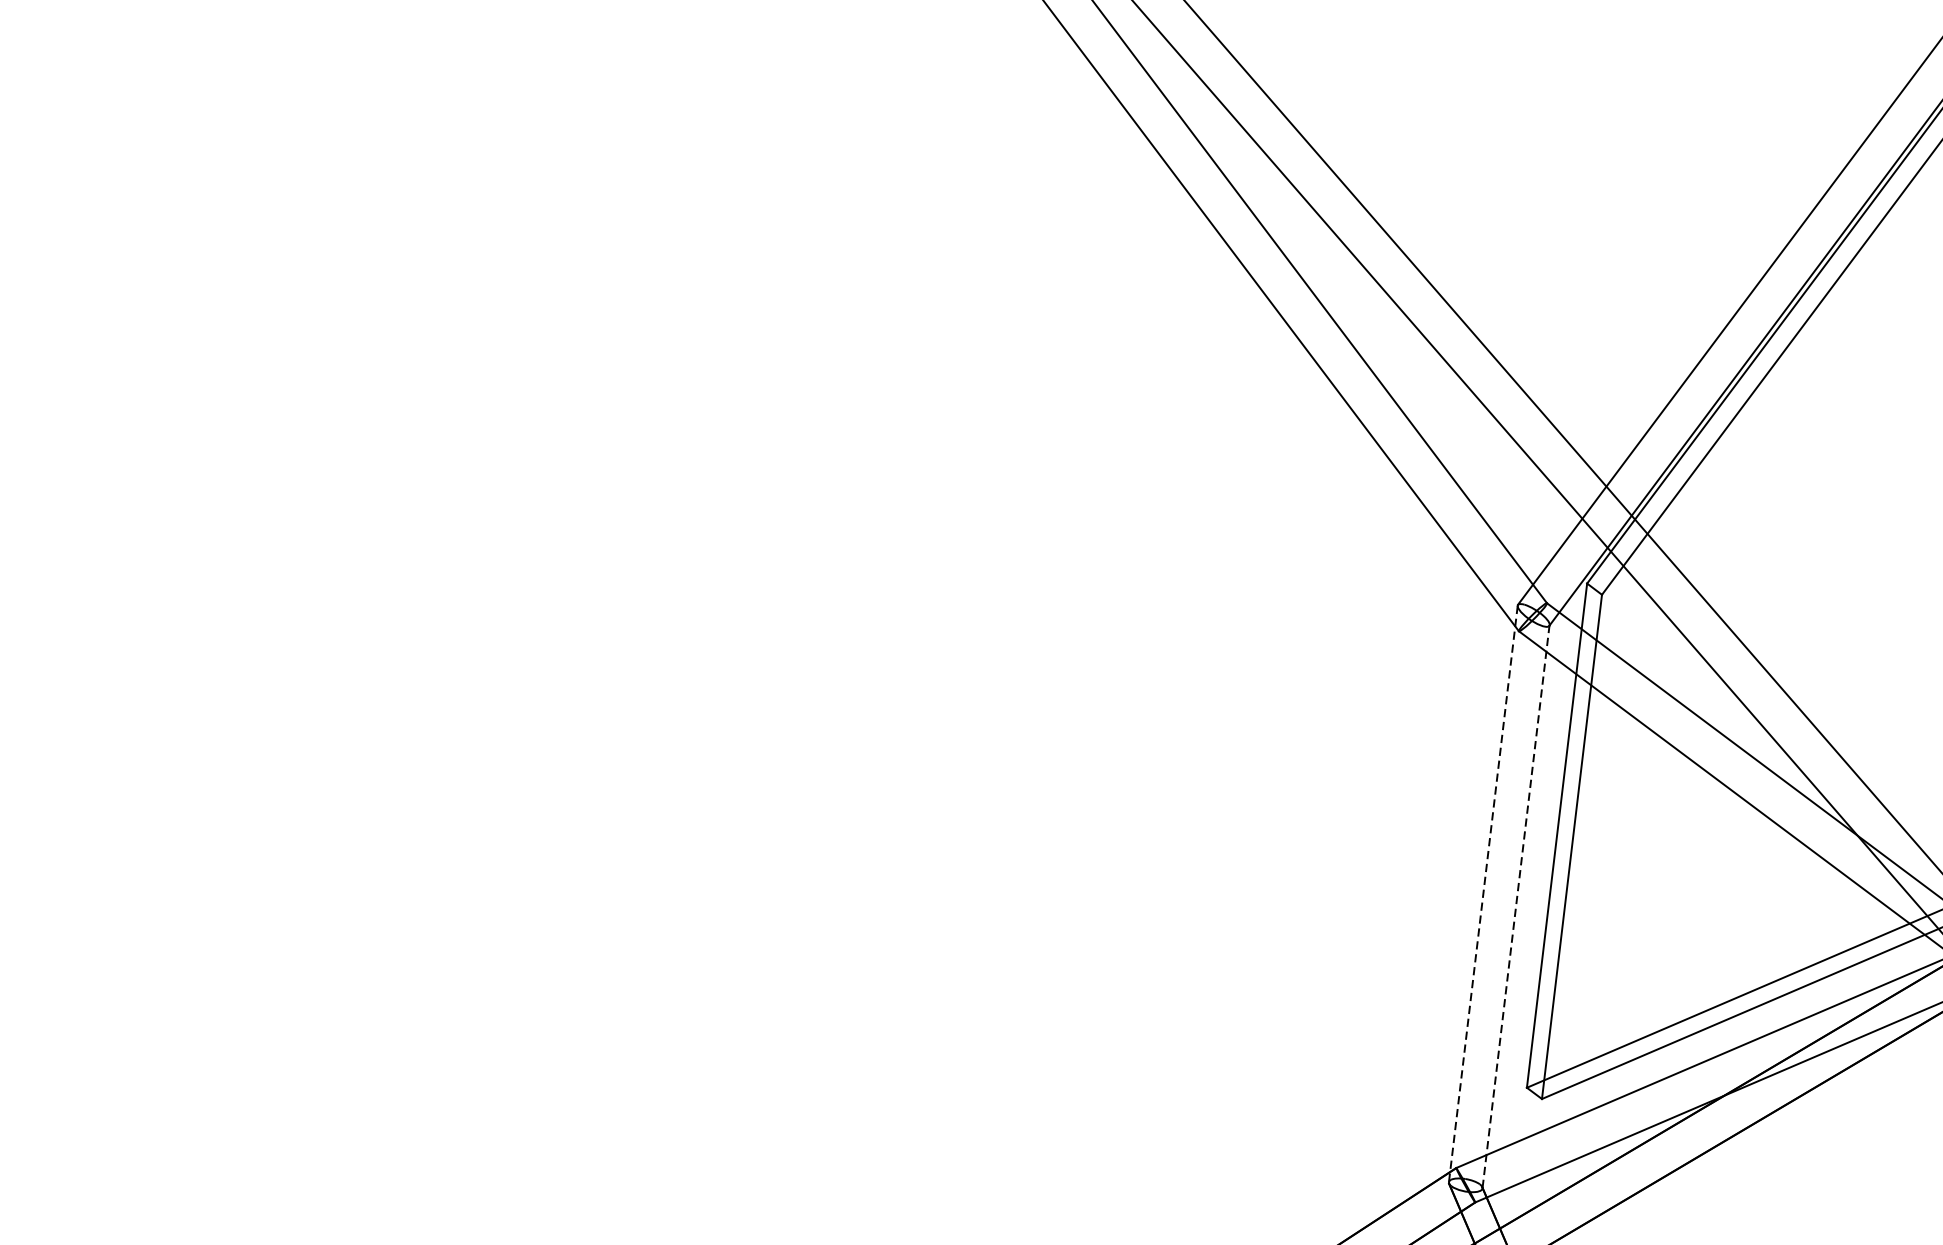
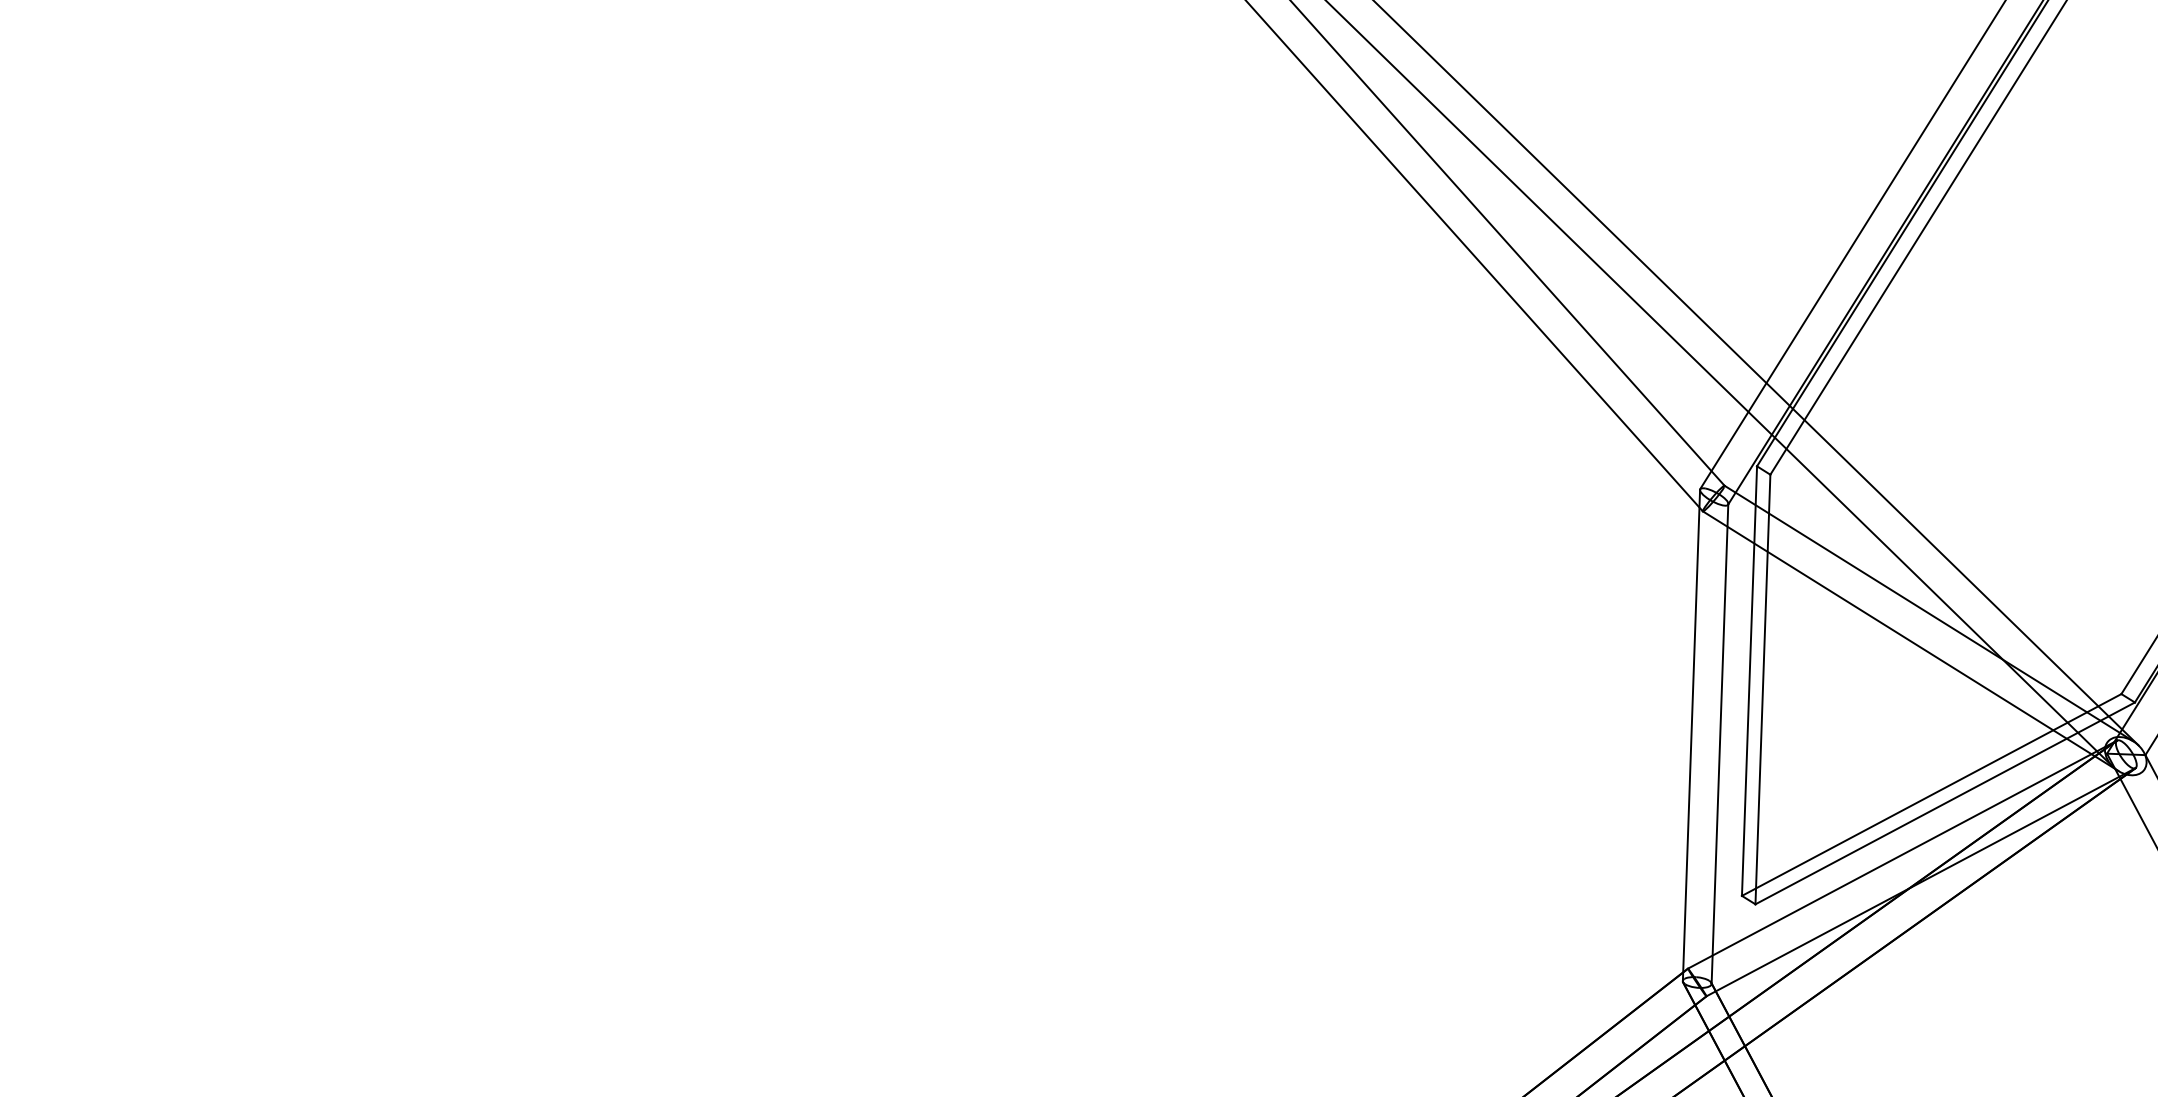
line: (1483, 893) -> (1691, 735), dashed -> solid
line: (1515, 907) -> (1719, 744), dashed -> solid

